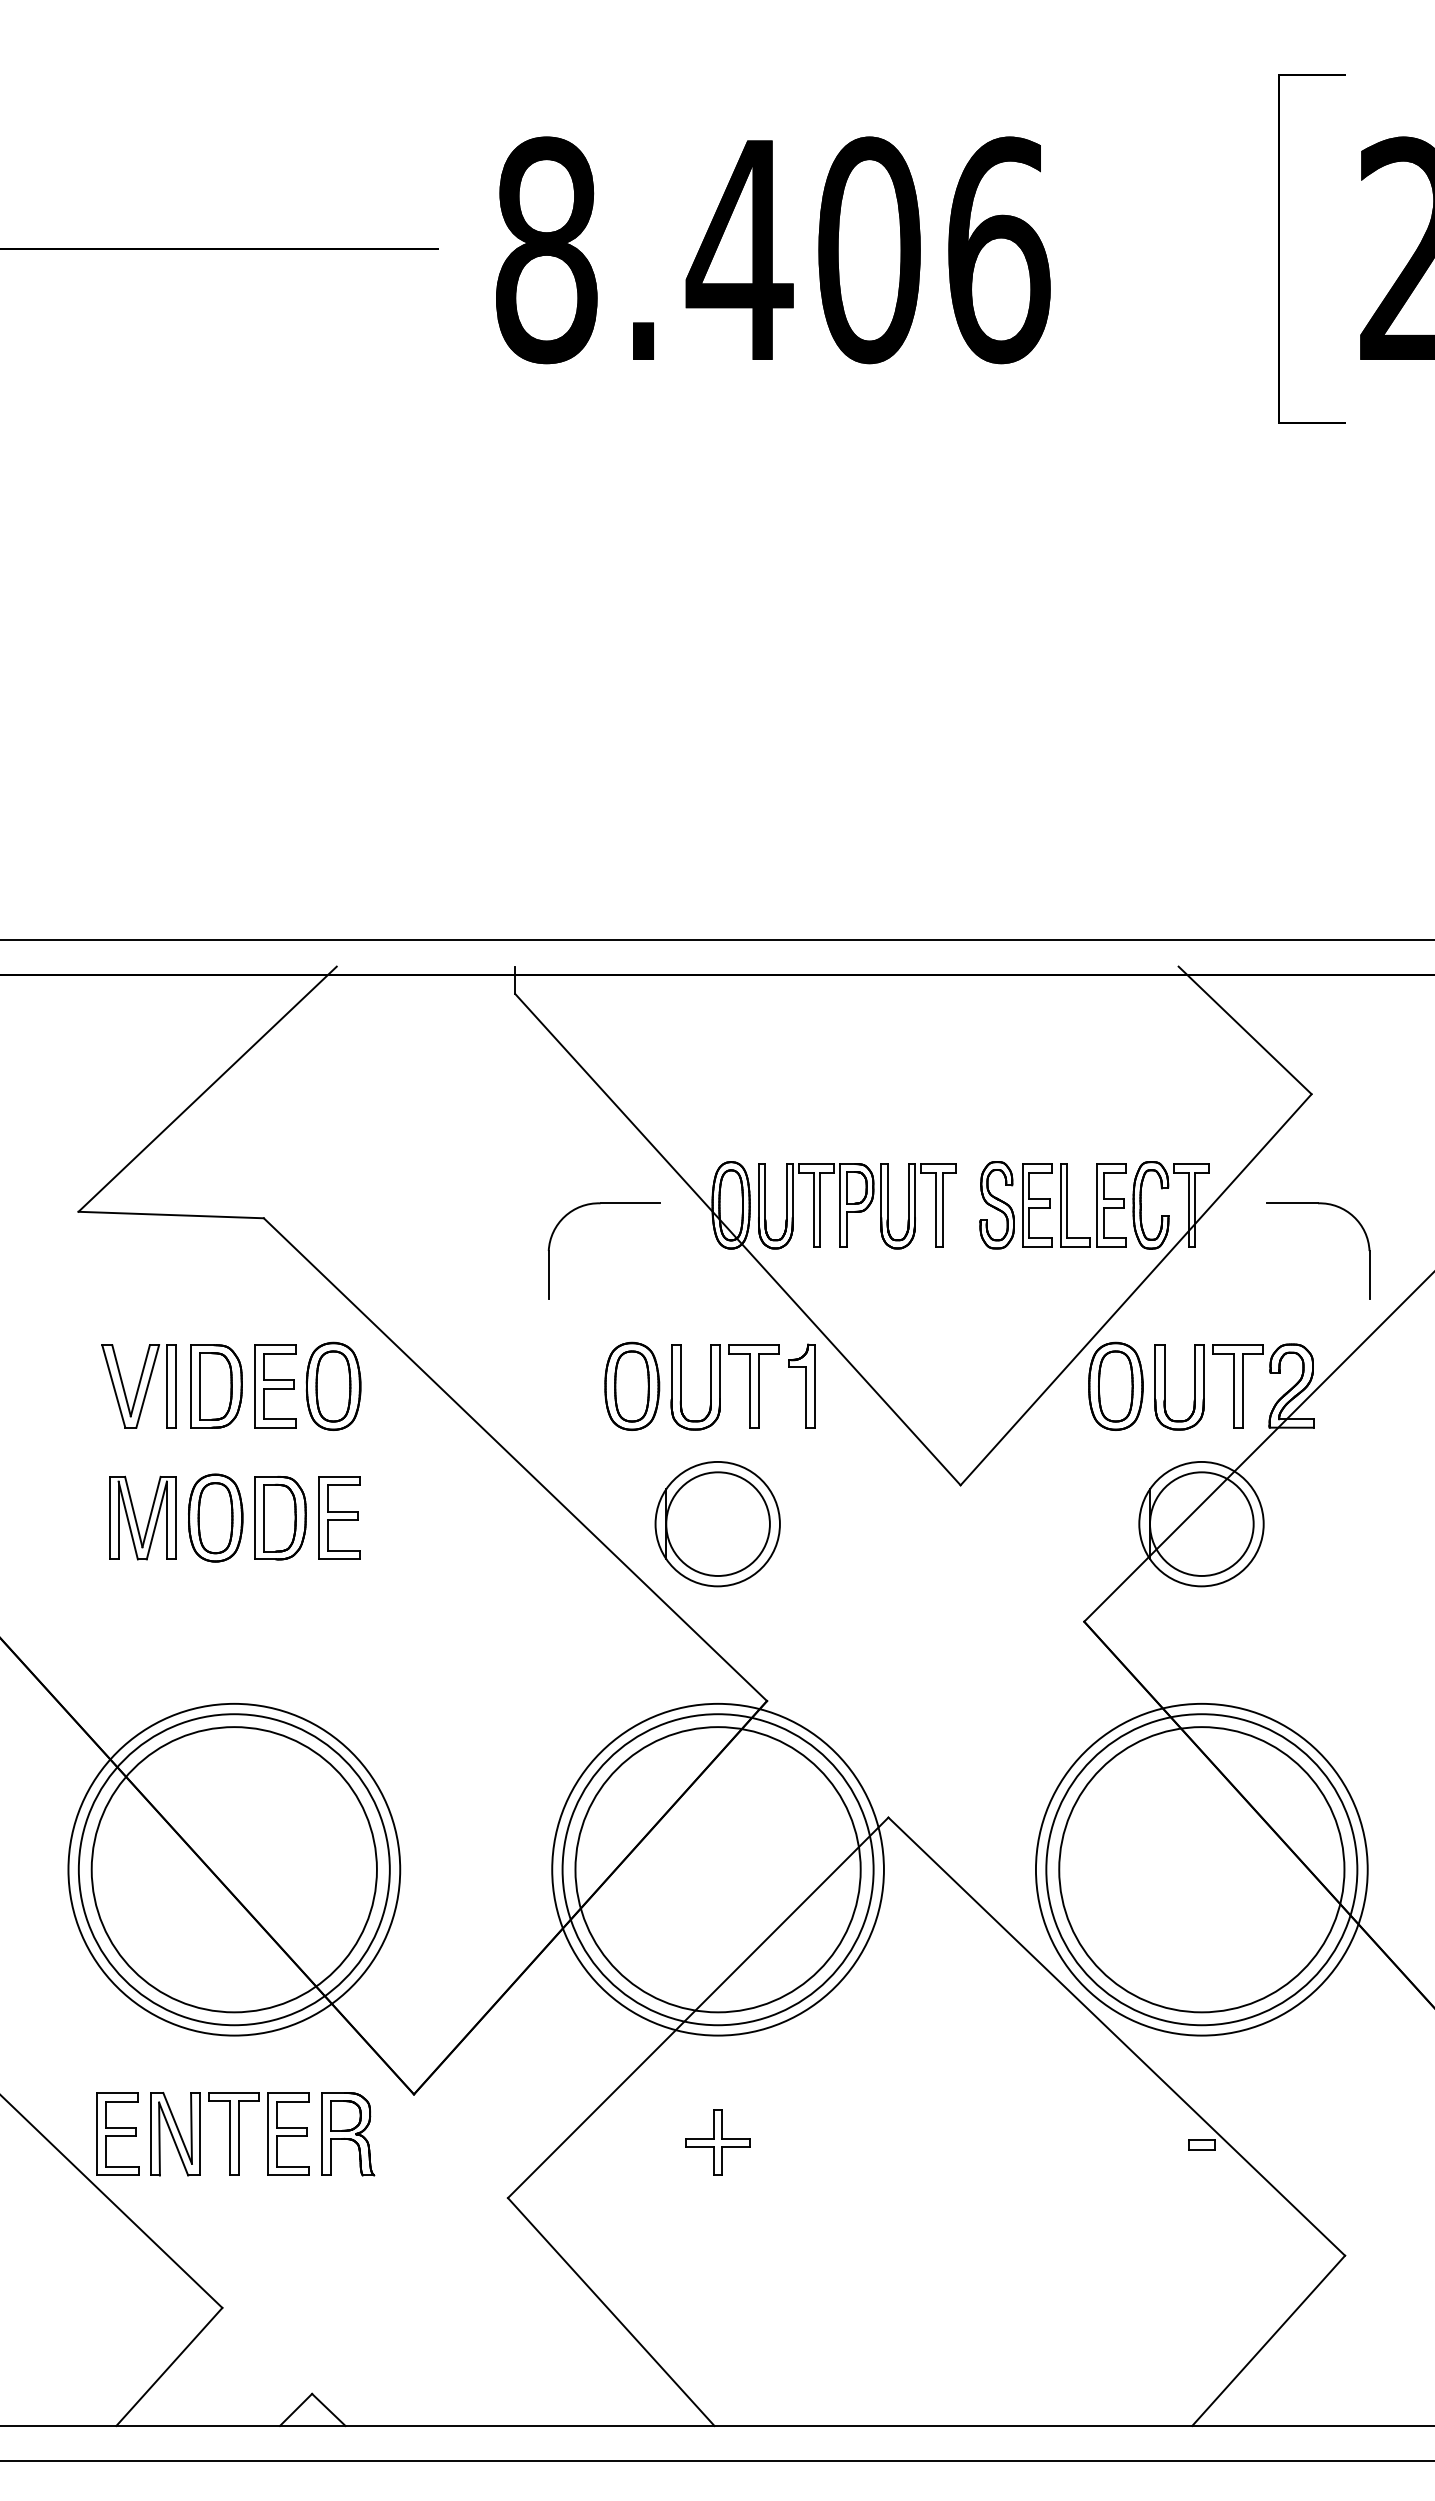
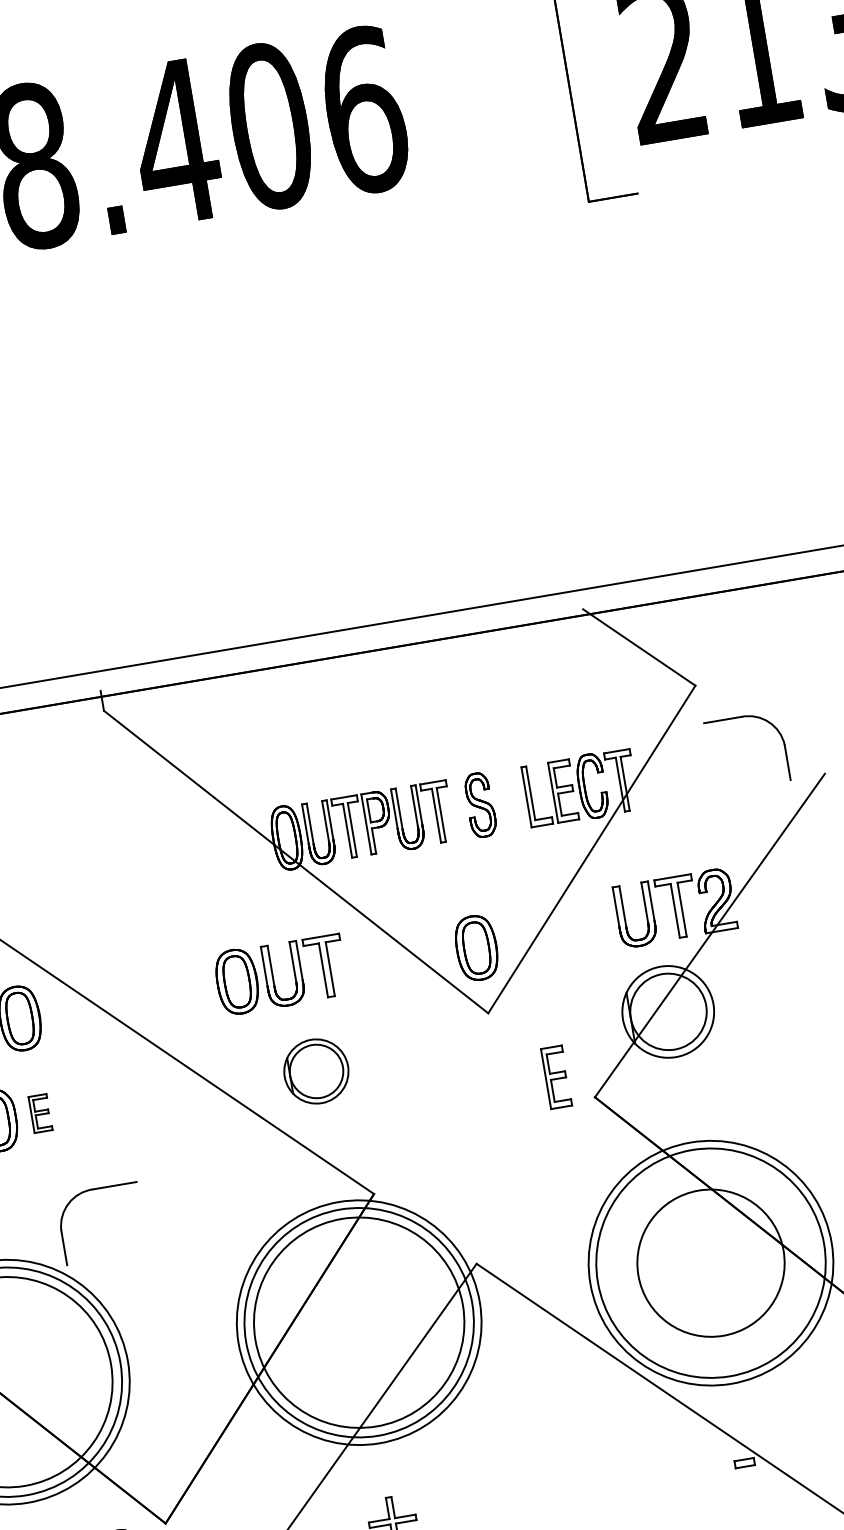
part: (600, 1204) -> (93, 1190), moved
part: (1318, 1204) -> (741, 717), moved
part: (1037, 1205) -> (556, 1077), moved
part: (801, 1385) -> (360, 960), removed
part: (1115, 1385) -> (476, 947), moved
part: (339, 1517) -> (40, 1113), size x0.6
part: (717, 1524) -> (316, 1071), size x0.7
circle: (1201, 1869) -> (710, 1263), size x0.7

